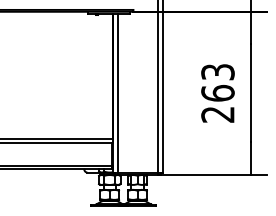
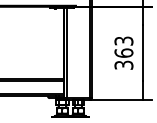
text: (218, 113) -> (124, 64), 263 -> 363

